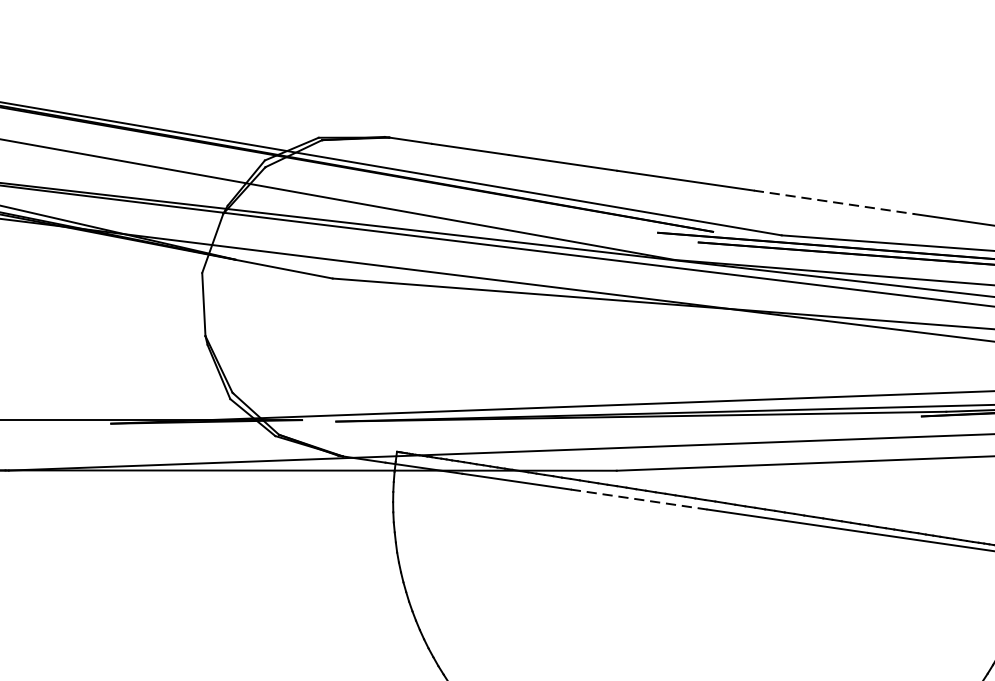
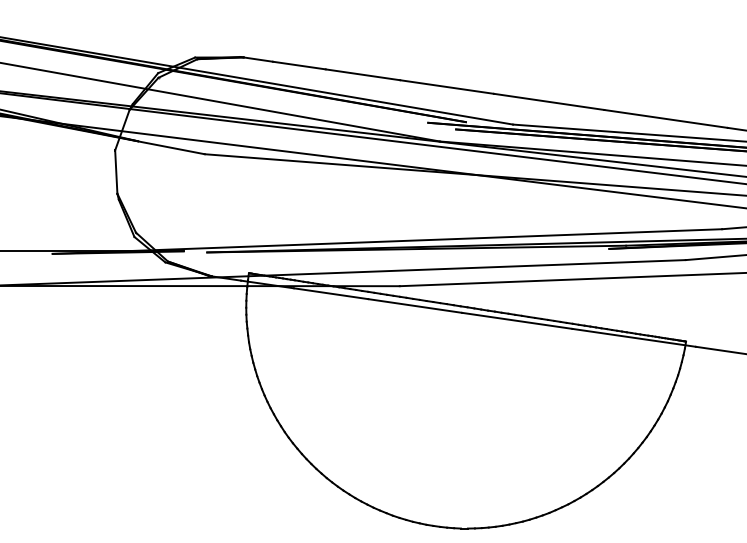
line: (834, 201) -> (549, 101), dashed -> solid
line: (639, 500) -> (415, 306), dashed -> solid

